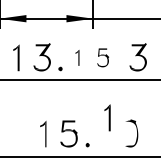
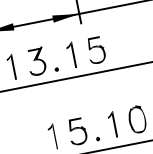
part: (77, 57) -> (71, 55), size x1.67
part: (102, 57) -> (95, 50), size x1.43
part: (137, 57) -> (130, 43), removed
part: (107, 117) -> (112, 124), moved
fill: (126, 133) -> (133, 120), added

